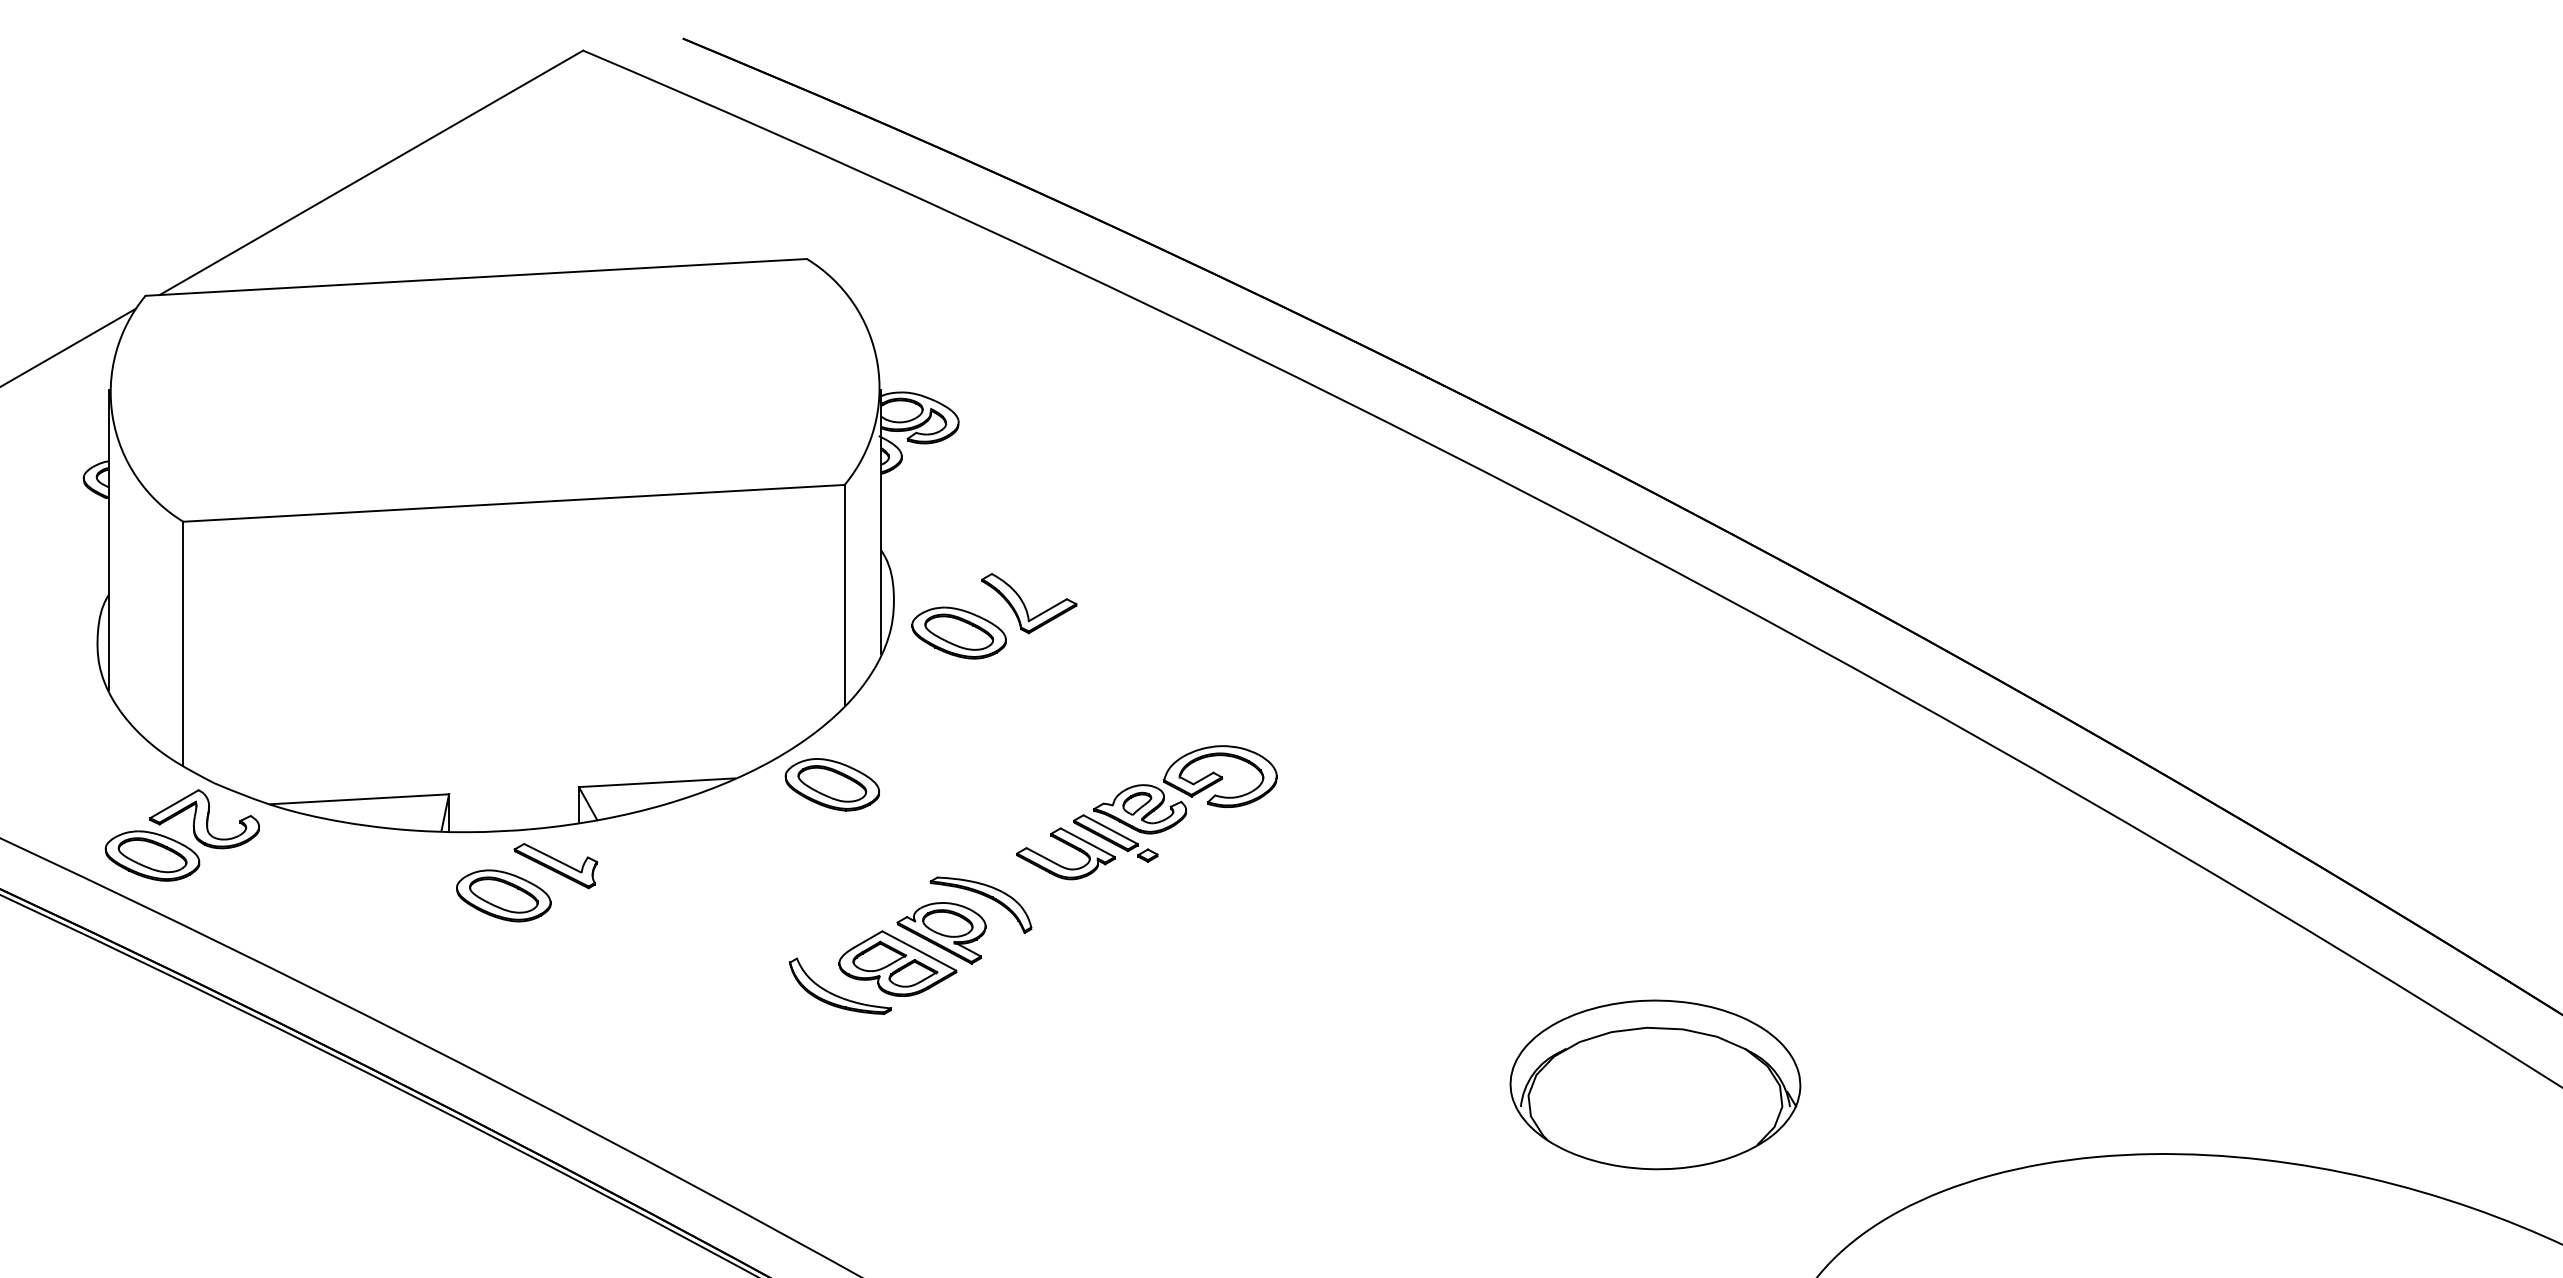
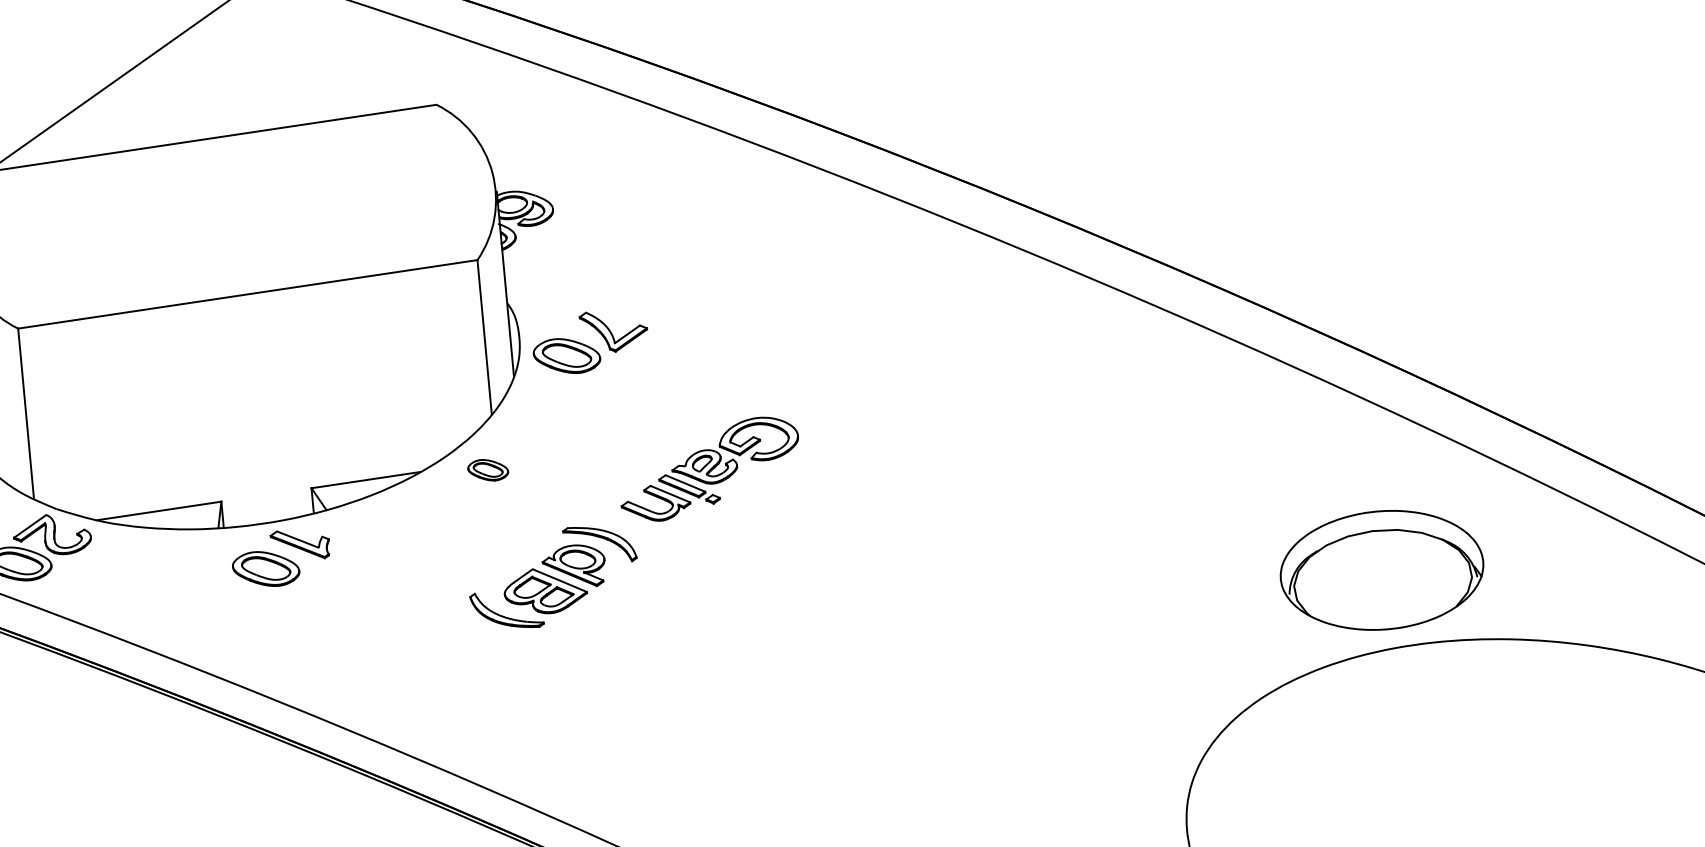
part: (831, 784) -> (487, 470), size x0.6
part: (1655, 1084) -> (1382, 570), moved

